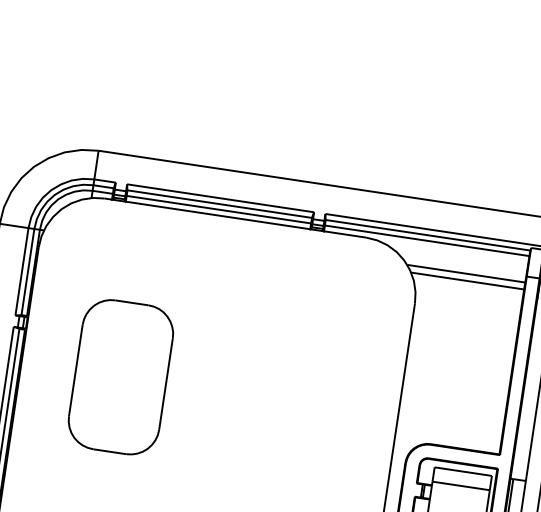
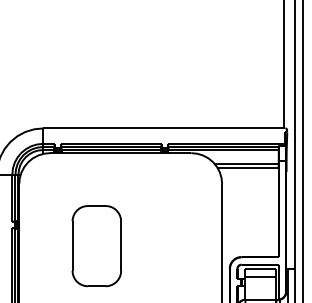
part: (120, 377) -> (96, 246), moved

